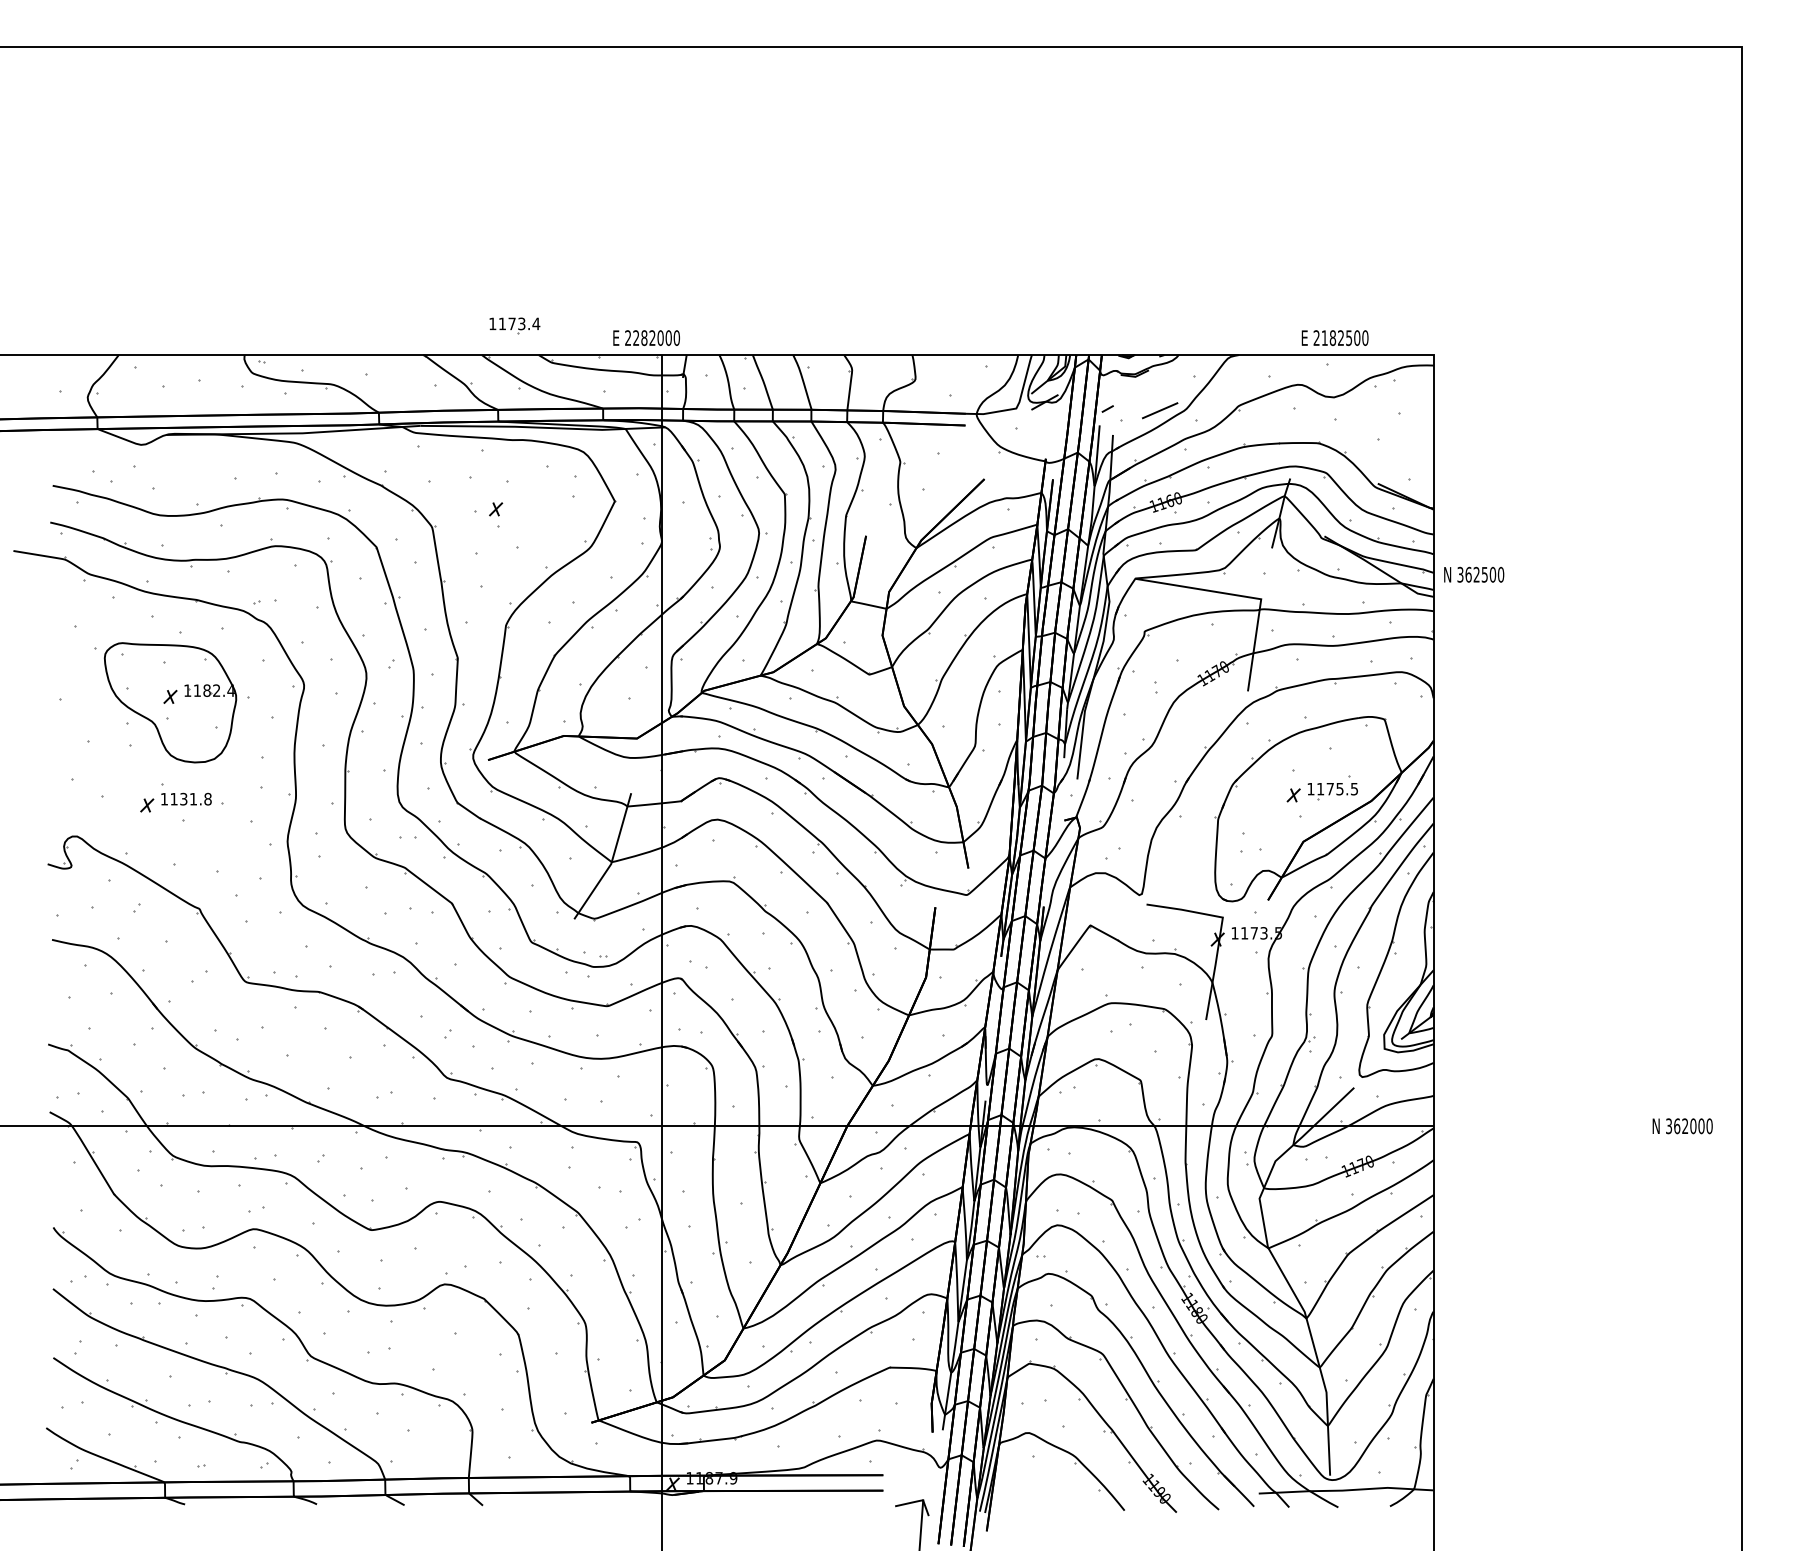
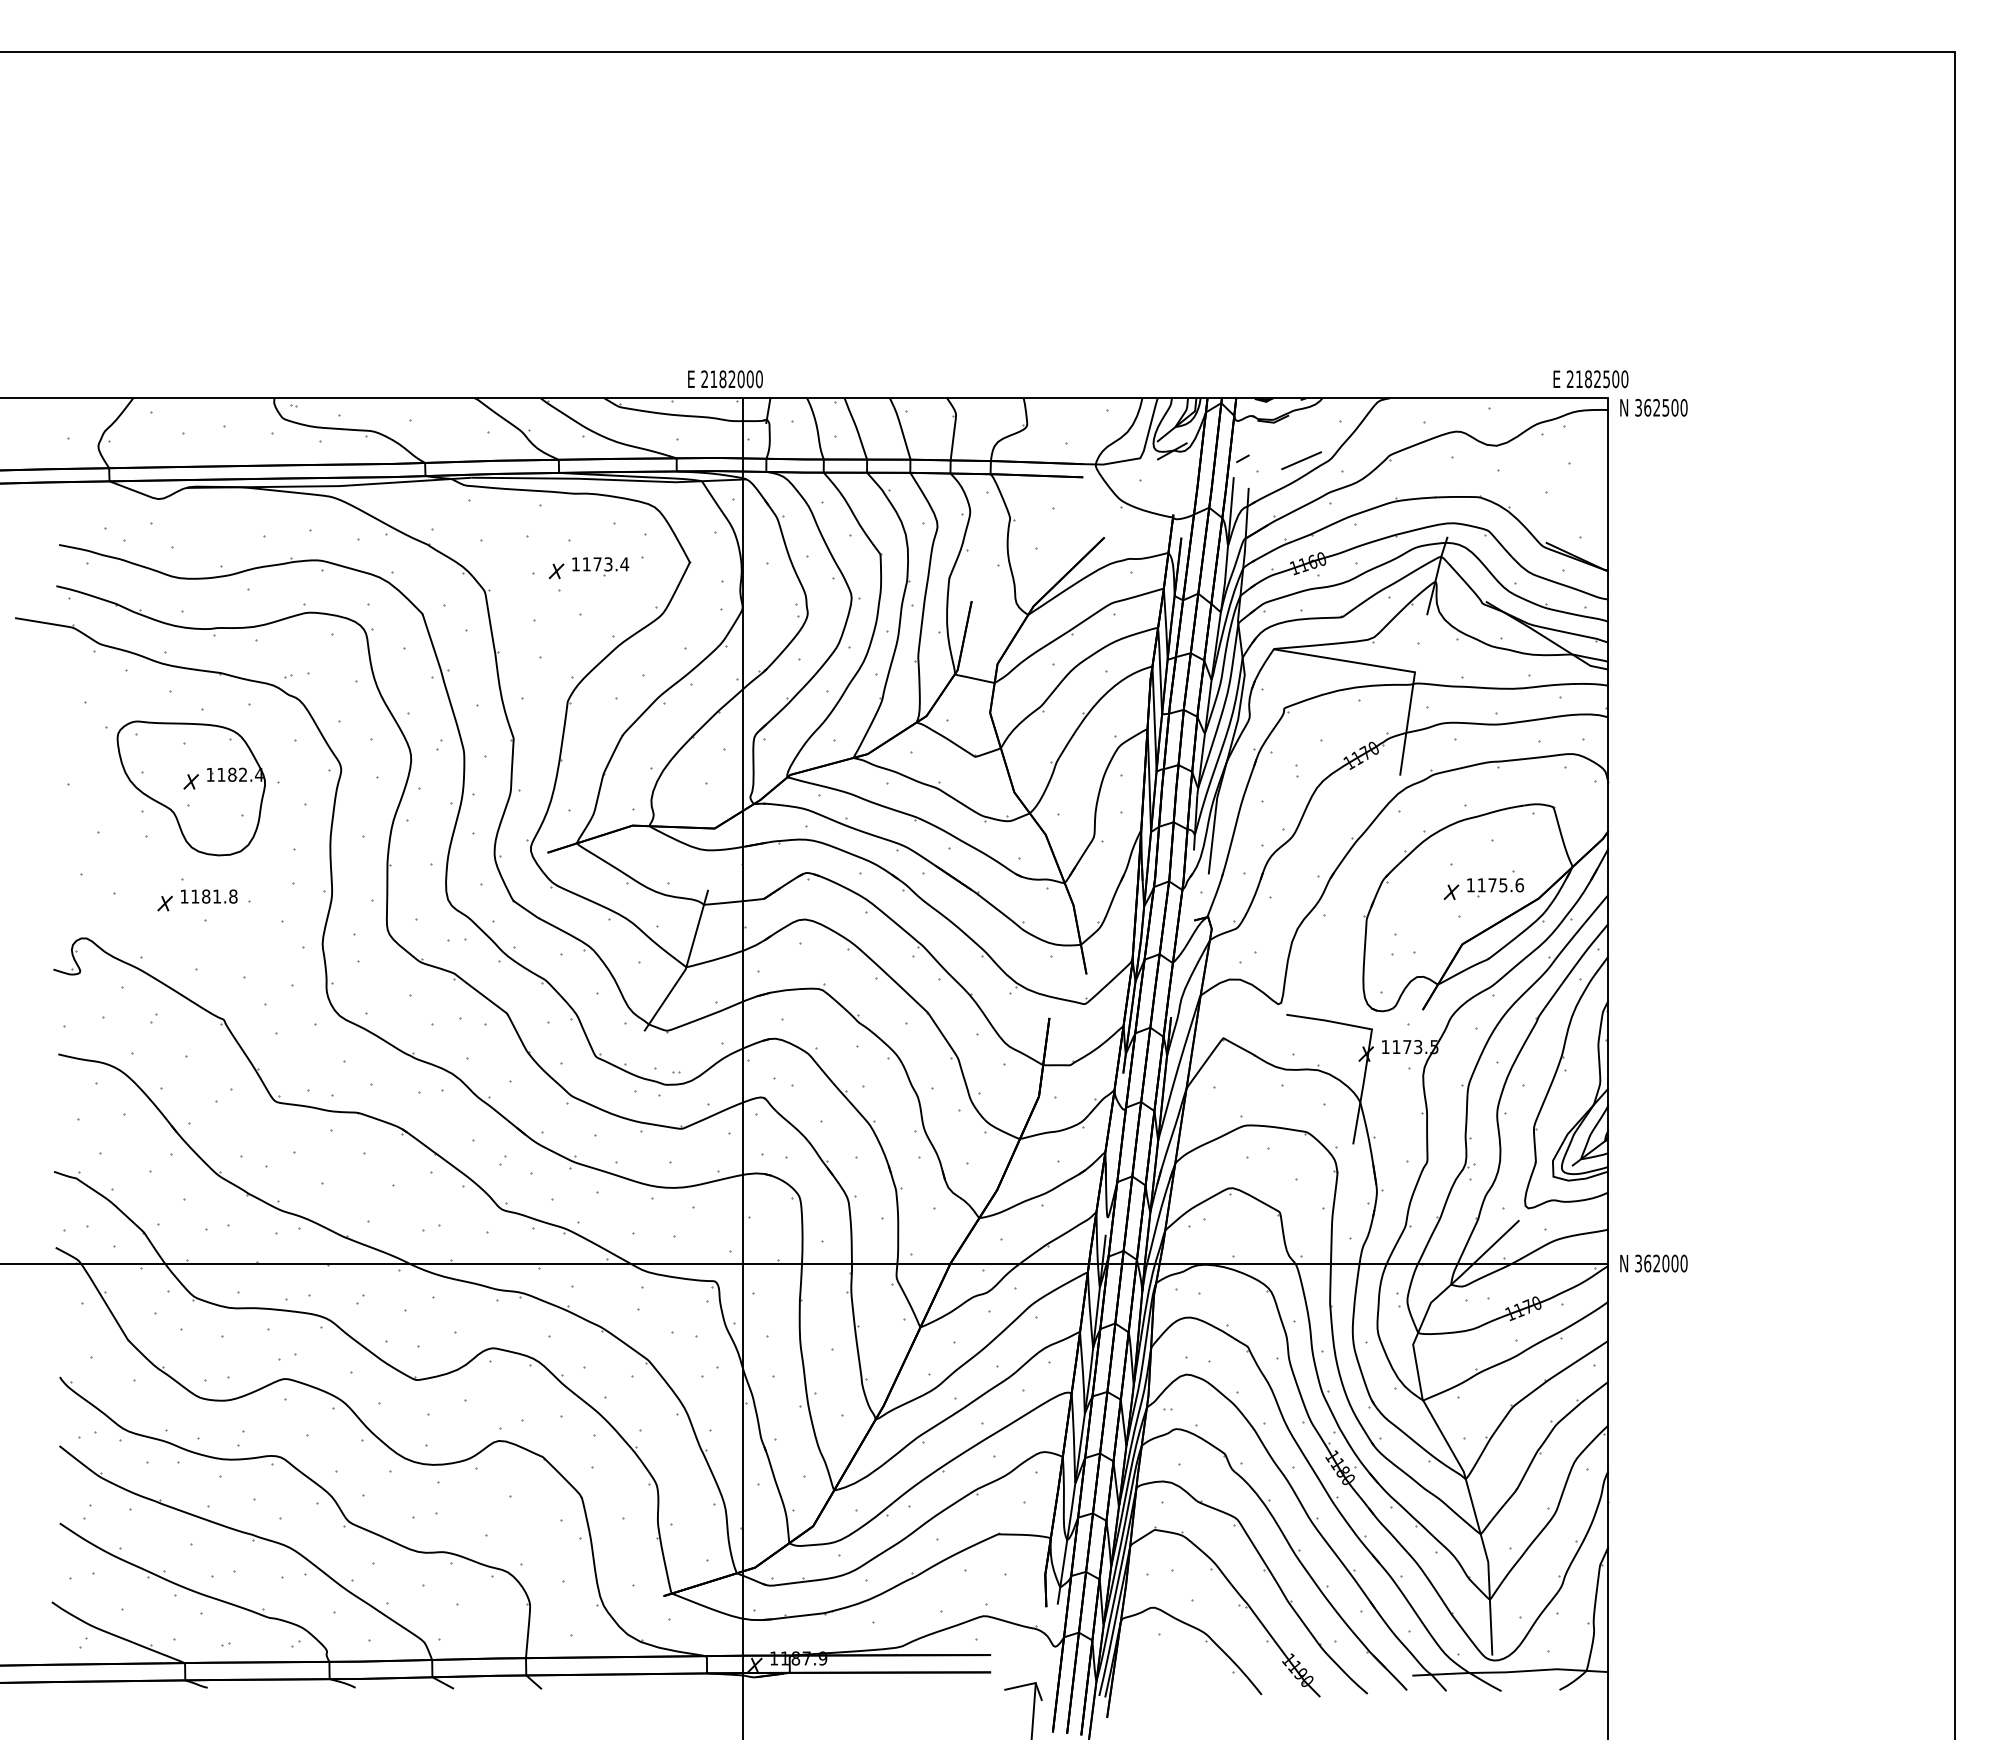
part: (514, 325) -> (600, 566), moved
text: (635, 337) -> (713, 378), 2282000 -> 2182000
text: (1334, 338) -> (1590, 379), moved
text: (1473, 574) -> (1653, 407), moved
text: (1354, 789) -> (1519, 885), 1175.5 -> 1175.6
text: (184, 799) -> (206, 896), 1131.8 -> 1181.8
text: (1682, 1126) -> (1653, 1263), moved

